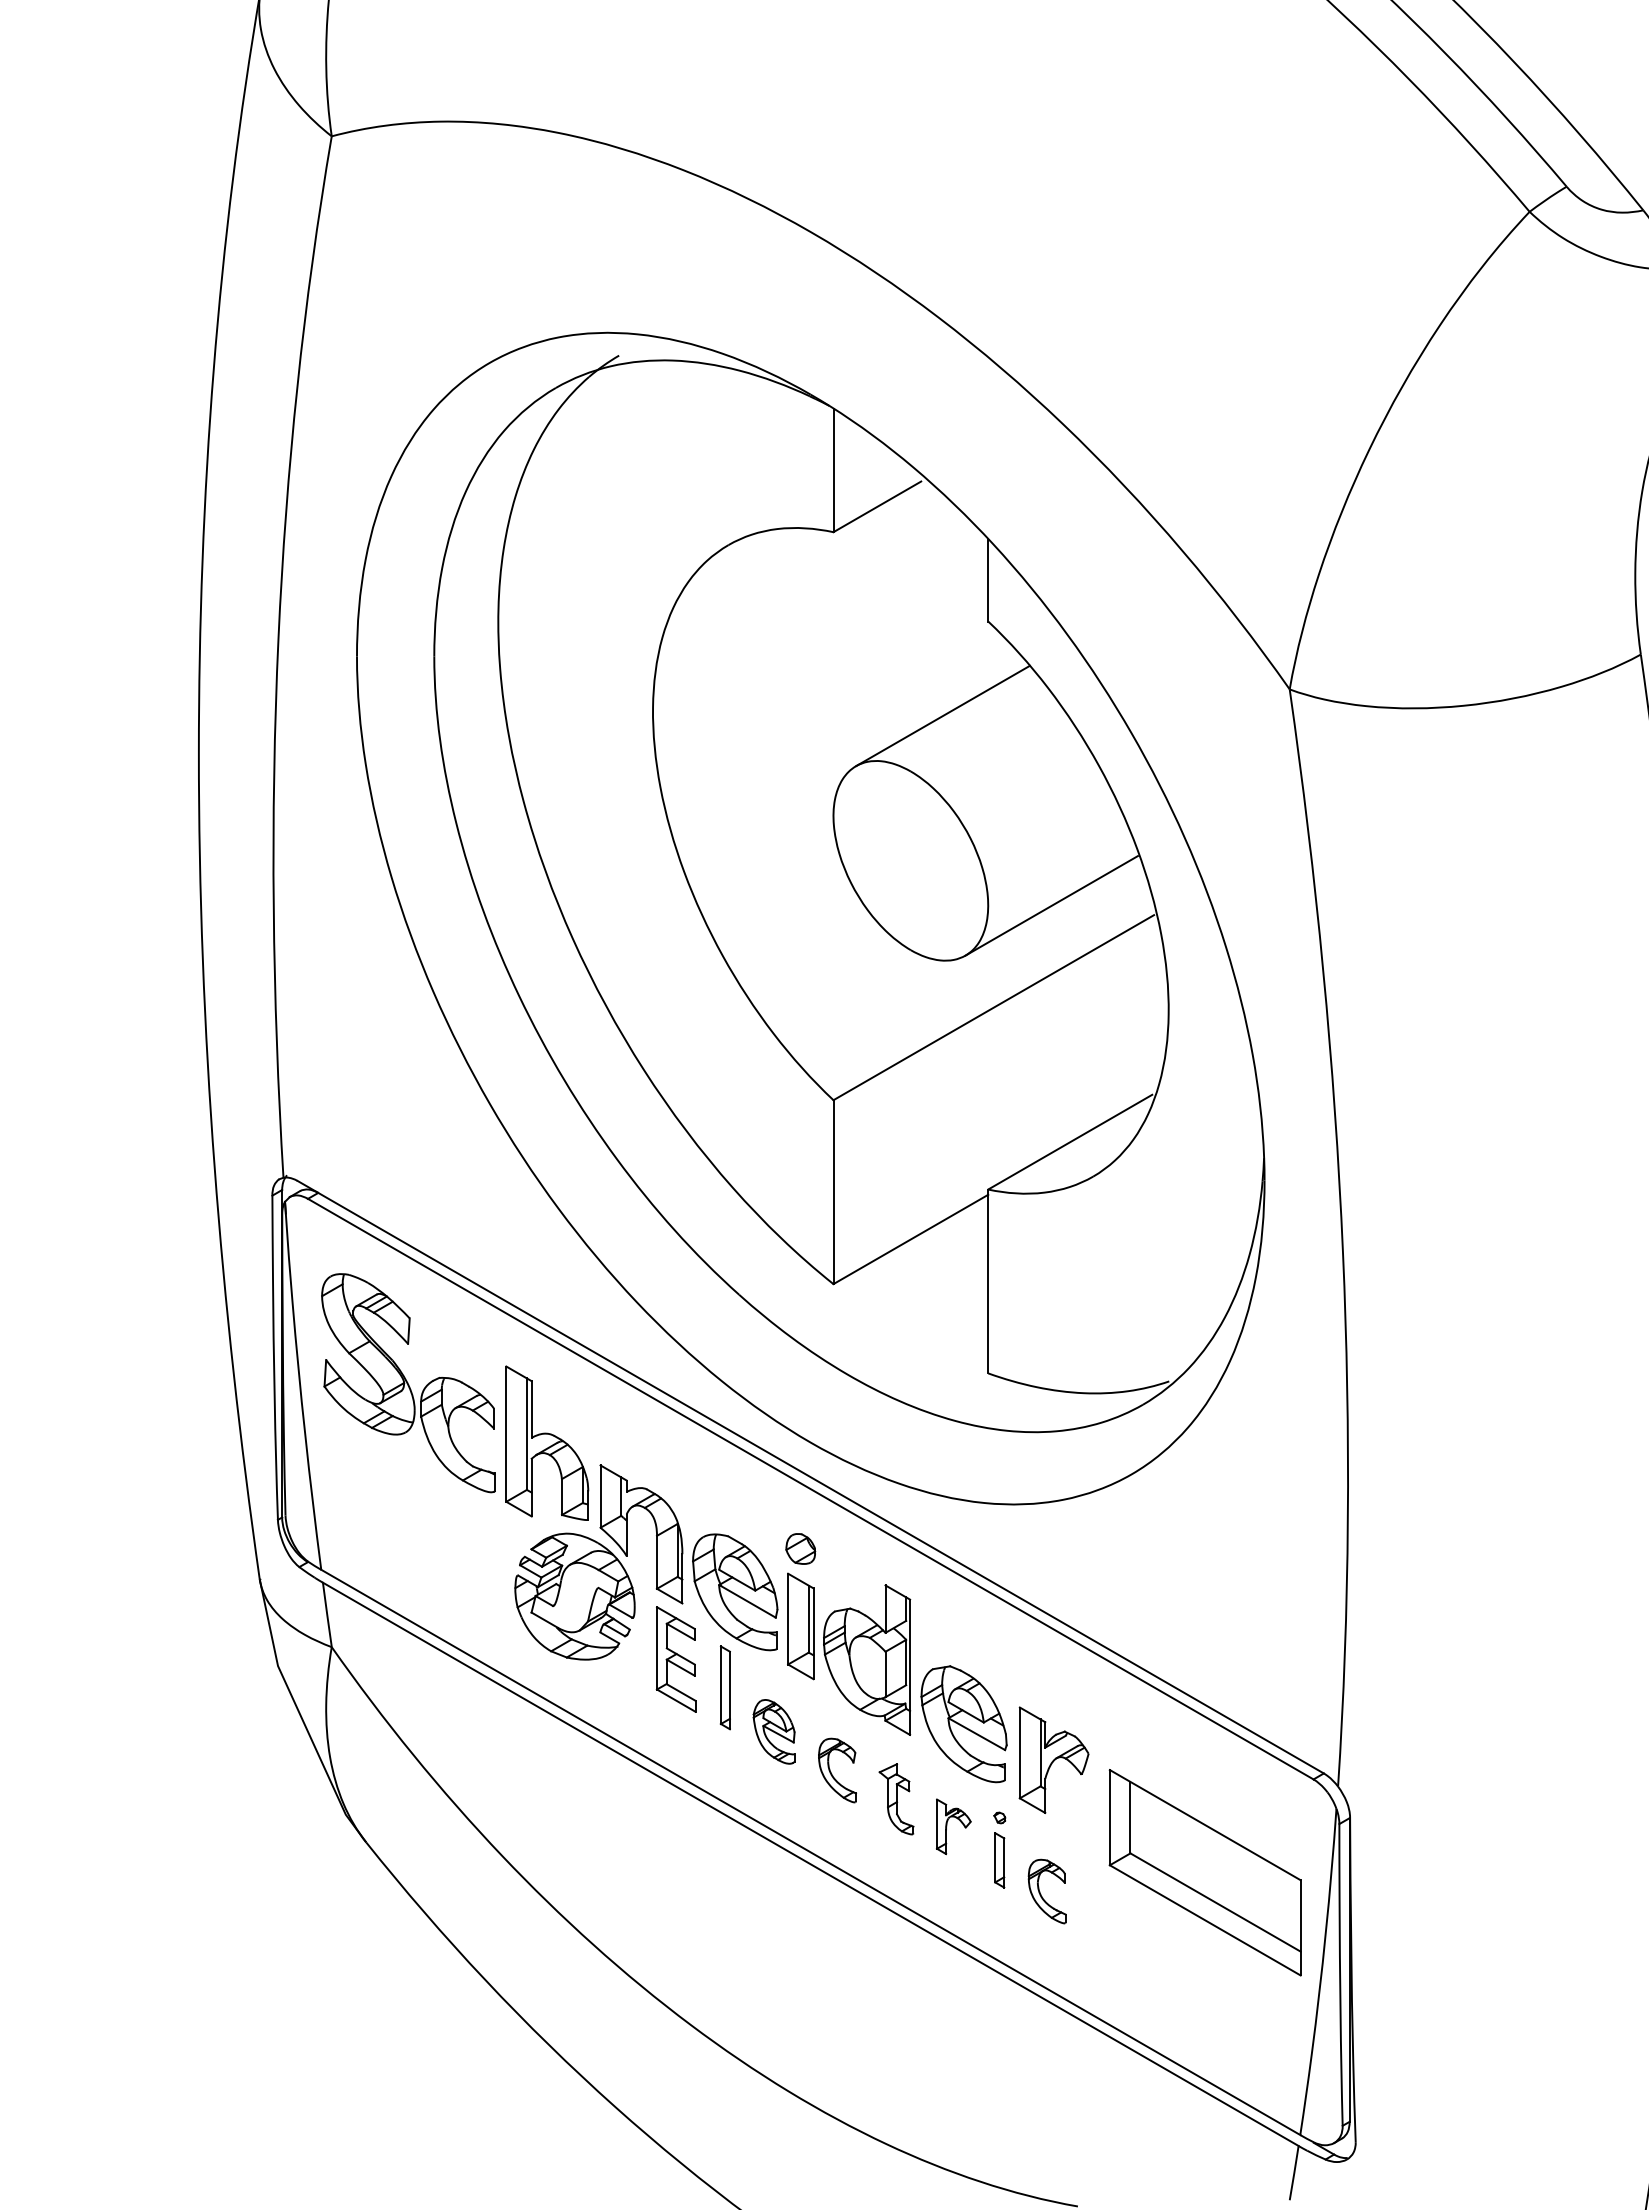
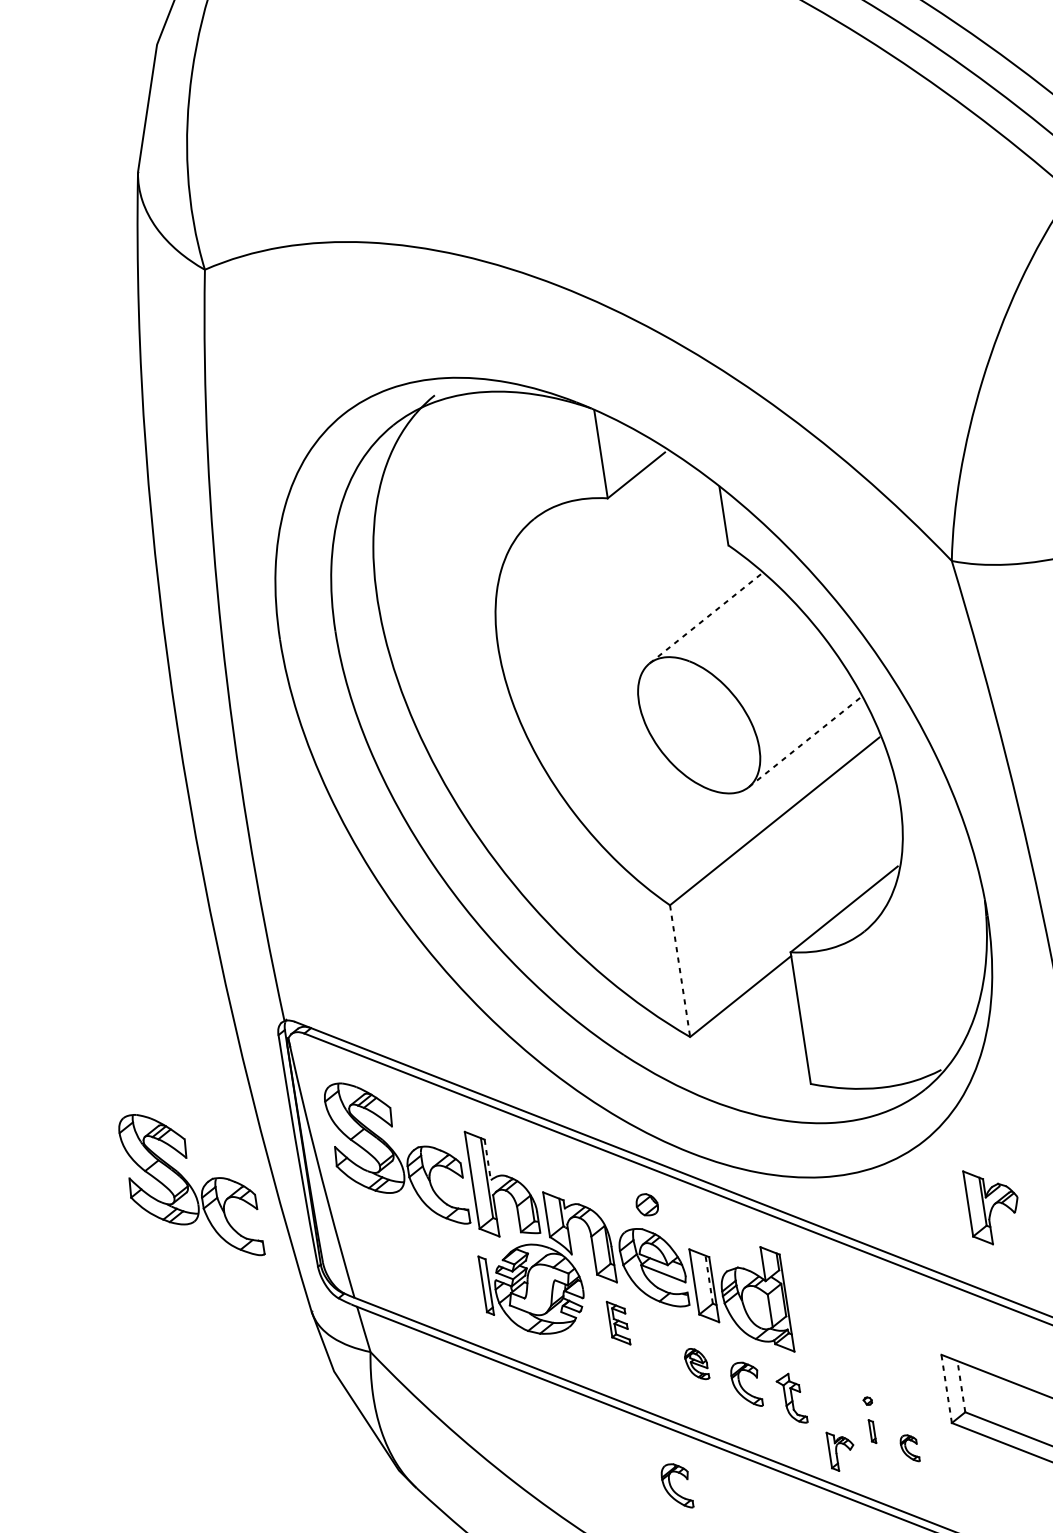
line: (943, 715) -> (706, 617), solid -> dashed
line: (1051, 905) -> (804, 741), solid -> dashed
line: (833, 1192) -> (680, 971), solid -> dashed
part: (121, 1383) -> (191, 1186), added
line: (531, 1410) -> (487, 1160), solid -> dashed
part: (800, 1548) -> (646, 1204), moved
line: (808, 1619) -> (709, 1279), solid -> dashed
part: (675, 1659) -> (618, 1323), size x0.6
part: (724, 1687) -> (485, 1285), moved
part: (963, 1724) -> (831, 1338), removed
part: (773, 1731) -> (696, 1364), size x0.7
part: (1053, 1759) -> (993, 1205), moved
line: (1109, 1817) -> (946, 1388), solid -> dashed
line: (1130, 1817) -> (961, 1386), solid -> dashed
part: (953, 1826) -> (841, 1450), moved
part: (999, 1860) -> (872, 1431), size x0.6
part: (1046, 1891) -> (909, 1448), size x0.6
part: (715, 1896) -> (672, 1488), added

